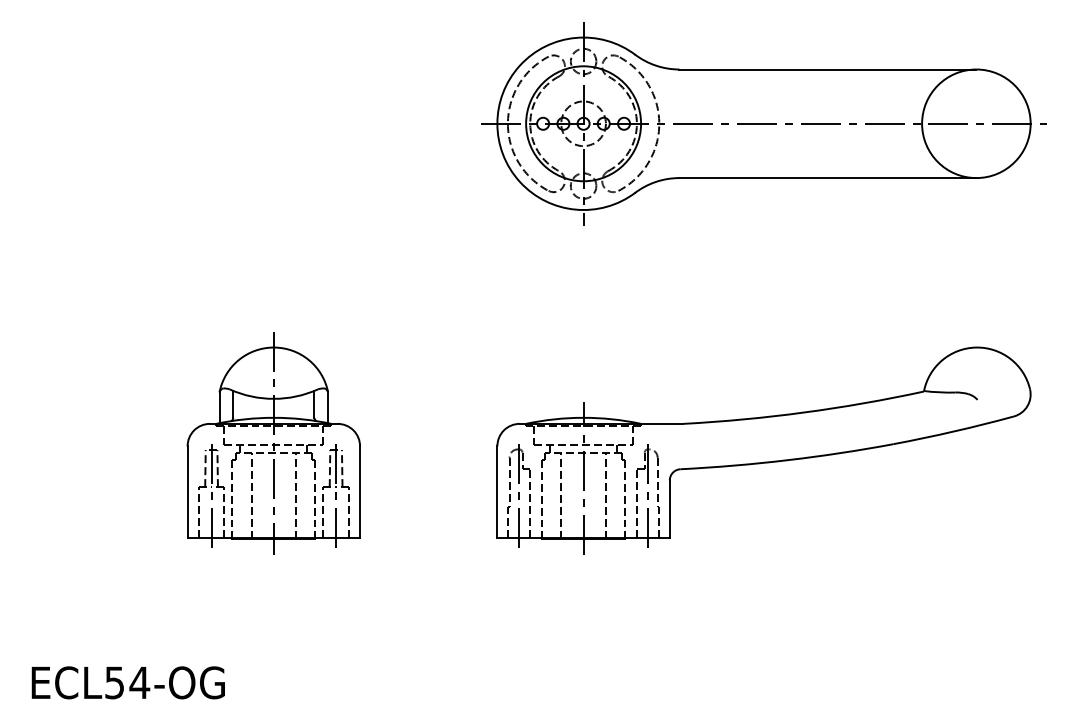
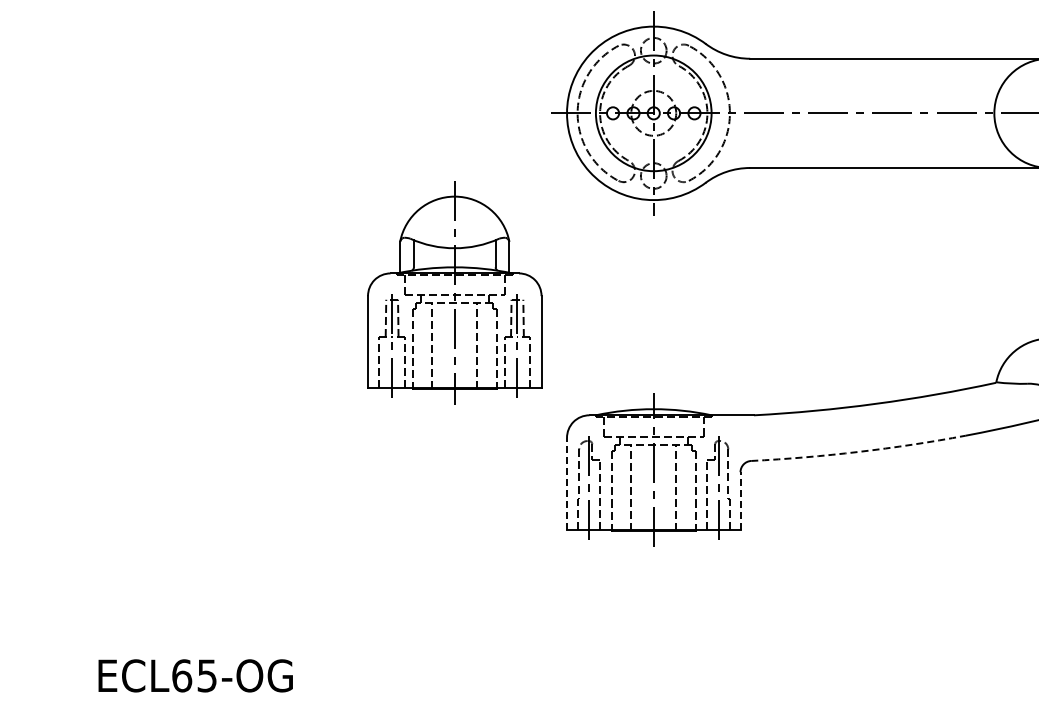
part: (273, 443) -> (454, 293), moved
arc: (787, 460) -> (858, 452), solid -> dashed
line: (497, 492) -> (567, 484), solid -> dashed
line: (669, 509) -> (740, 501), solid -> dashed
text: (127, 682) -> (194, 675), ECL54-OG -> ECL65-OG

